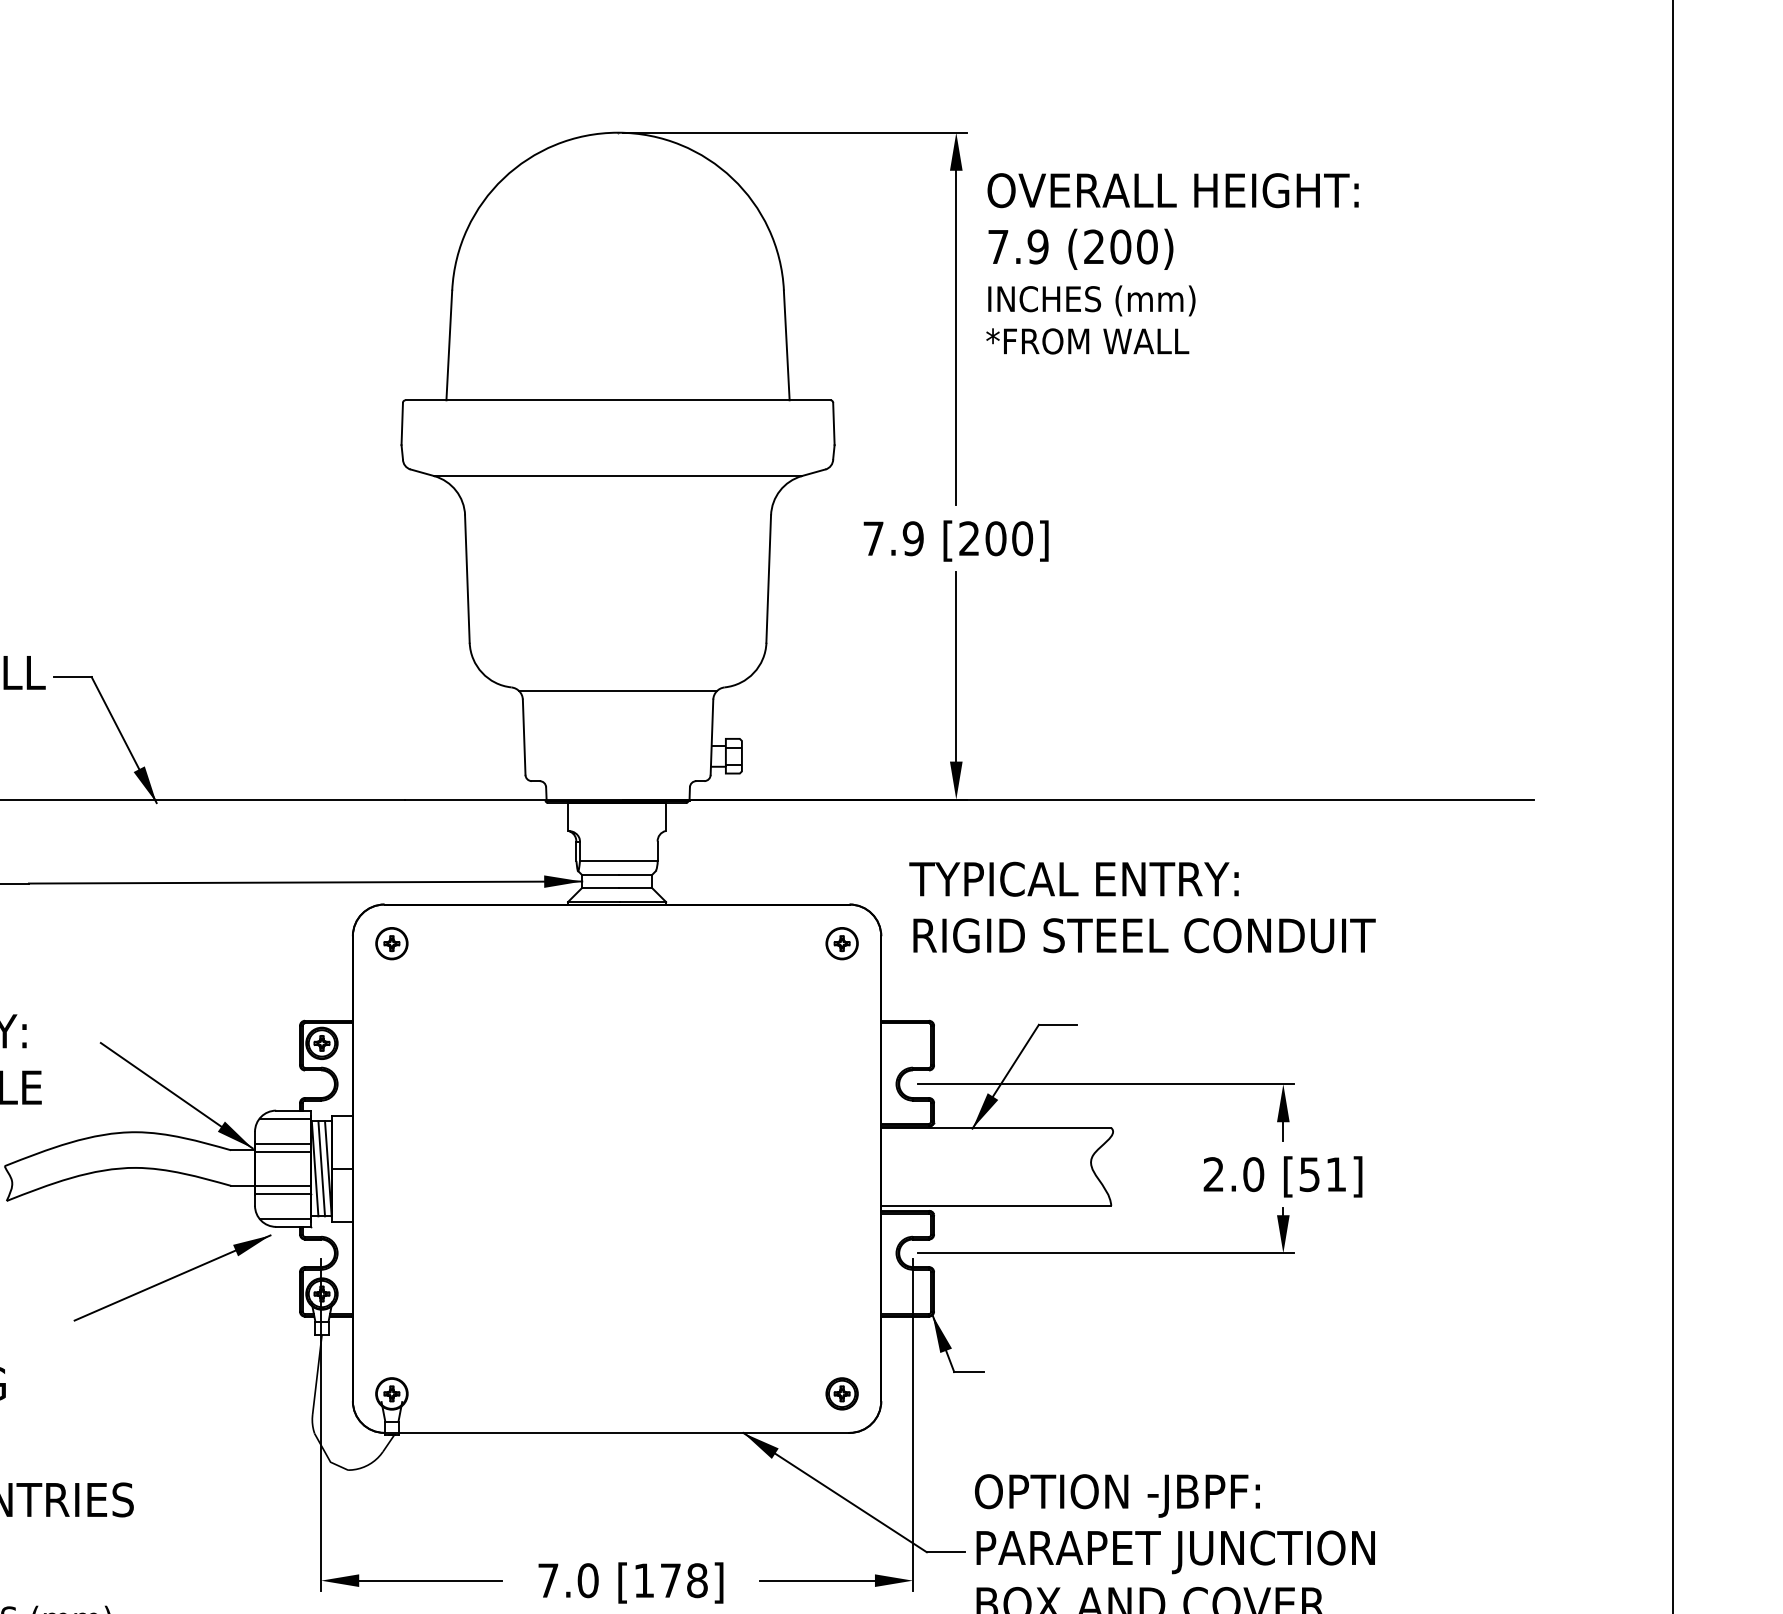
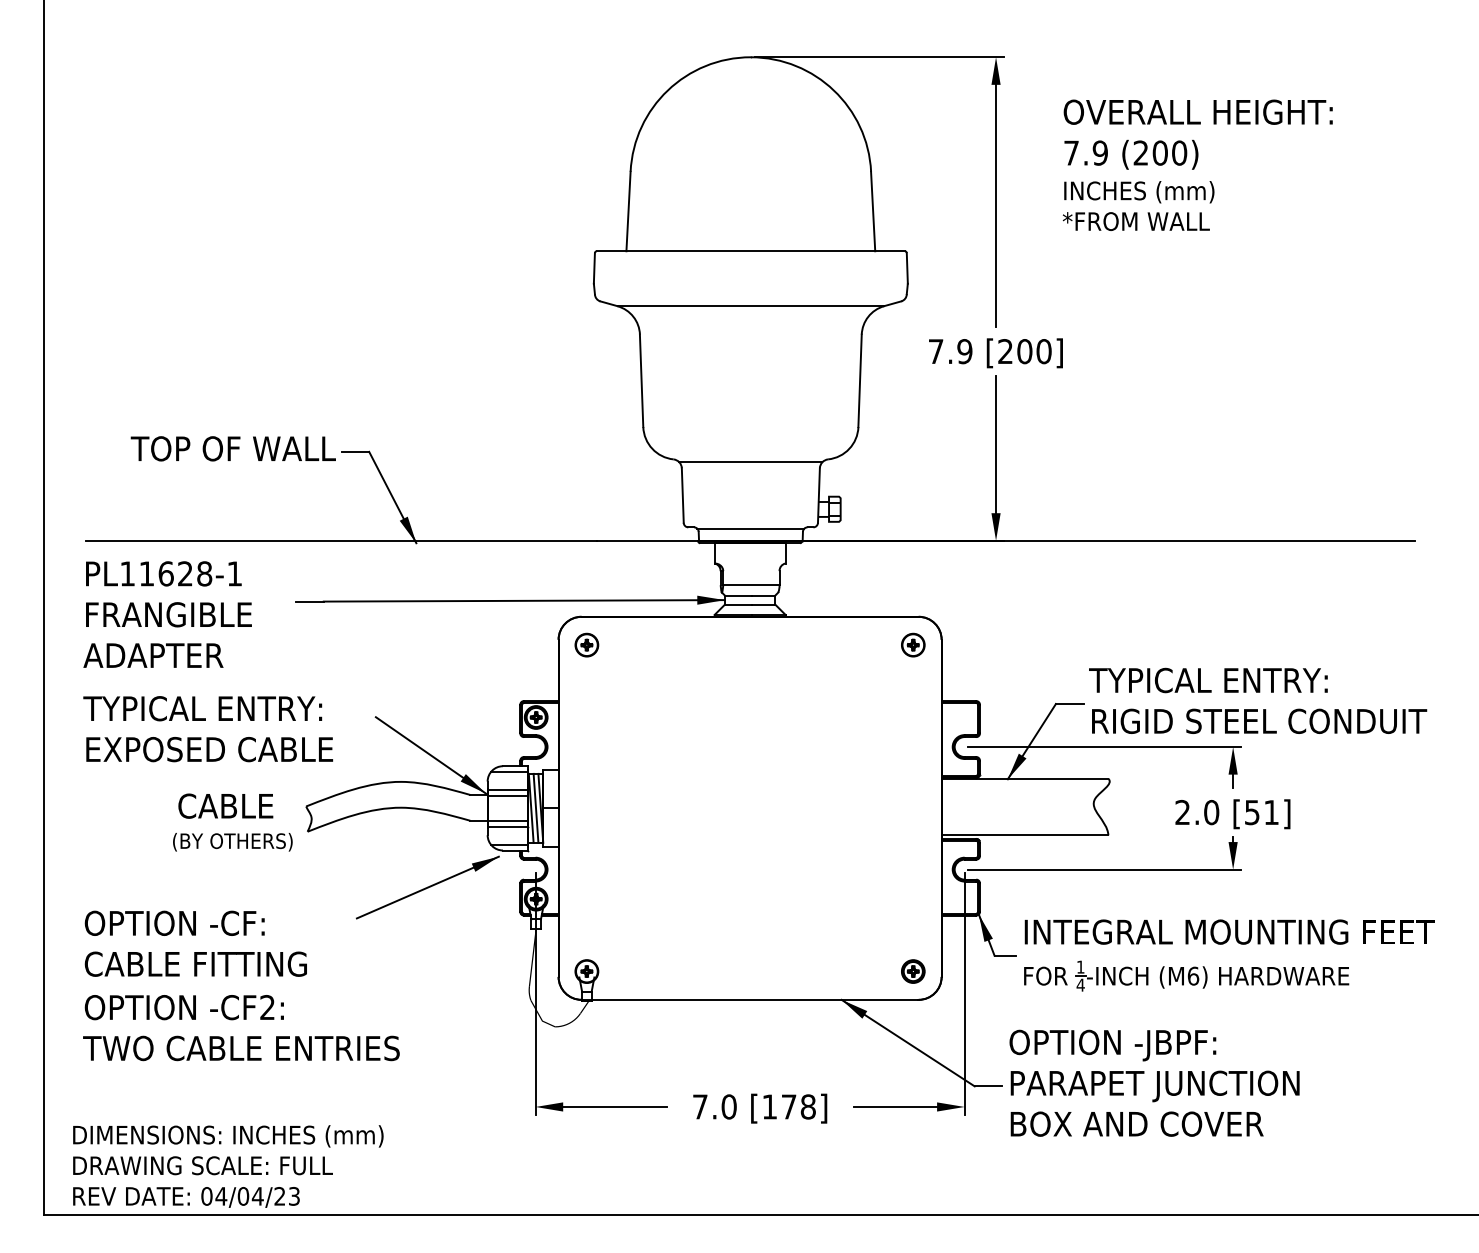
text: (1172, 262) -> (1197, 164), moved
line: (617, 782) -> (750, 528), added
text: (1143, 906) -> (1258, 700), moved
part: (1278, 1388) -> (1229, 967), added

